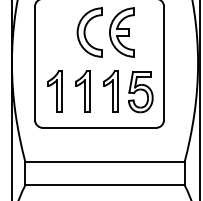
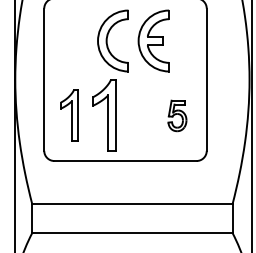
part: (82, 91) -> (104, 115), size x1.4
part: (110, 91) -> (139, 115), removed
part: (140, 91) -> (177, 115), size x0.6

